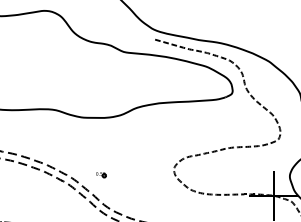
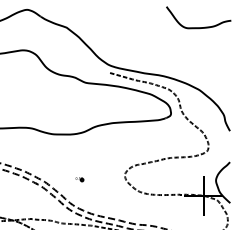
part: (100, 175) -> (79, 179), moved

